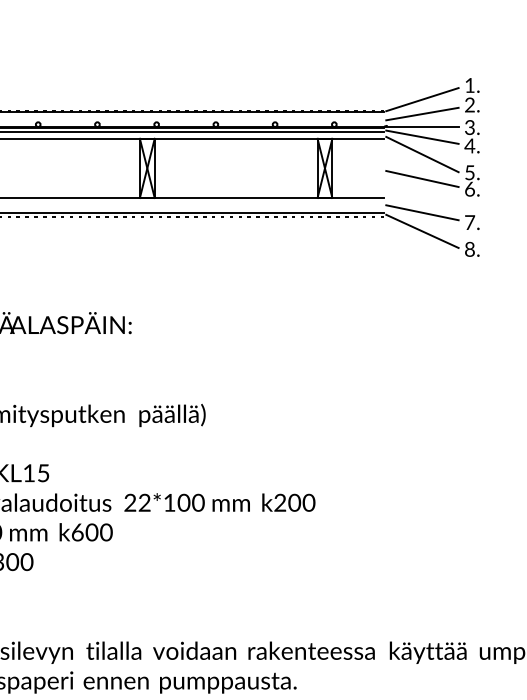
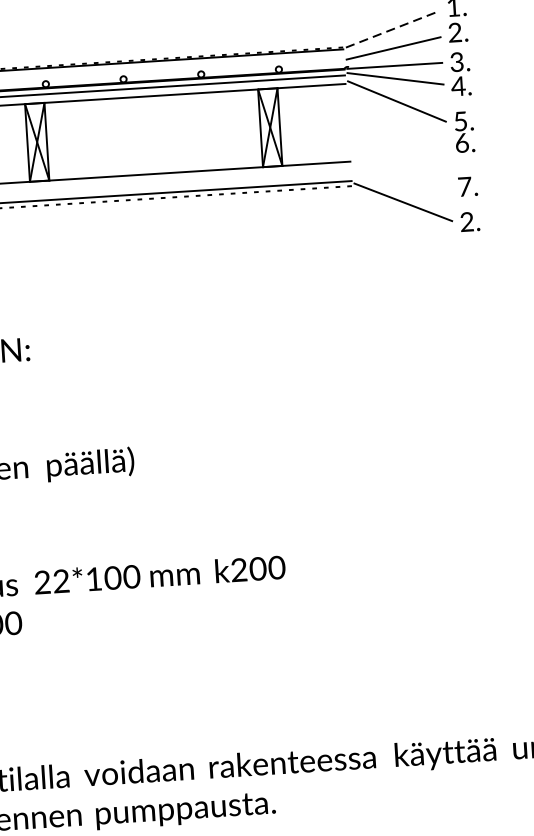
line: (422, 99) -> (392, 29), solid -> dashed
line: (422, 179) -> (399, 134), removed
line: (422, 212) -> (401, 177), removed
text: (469, 249) -> (466, 222), 8. -> 2.

